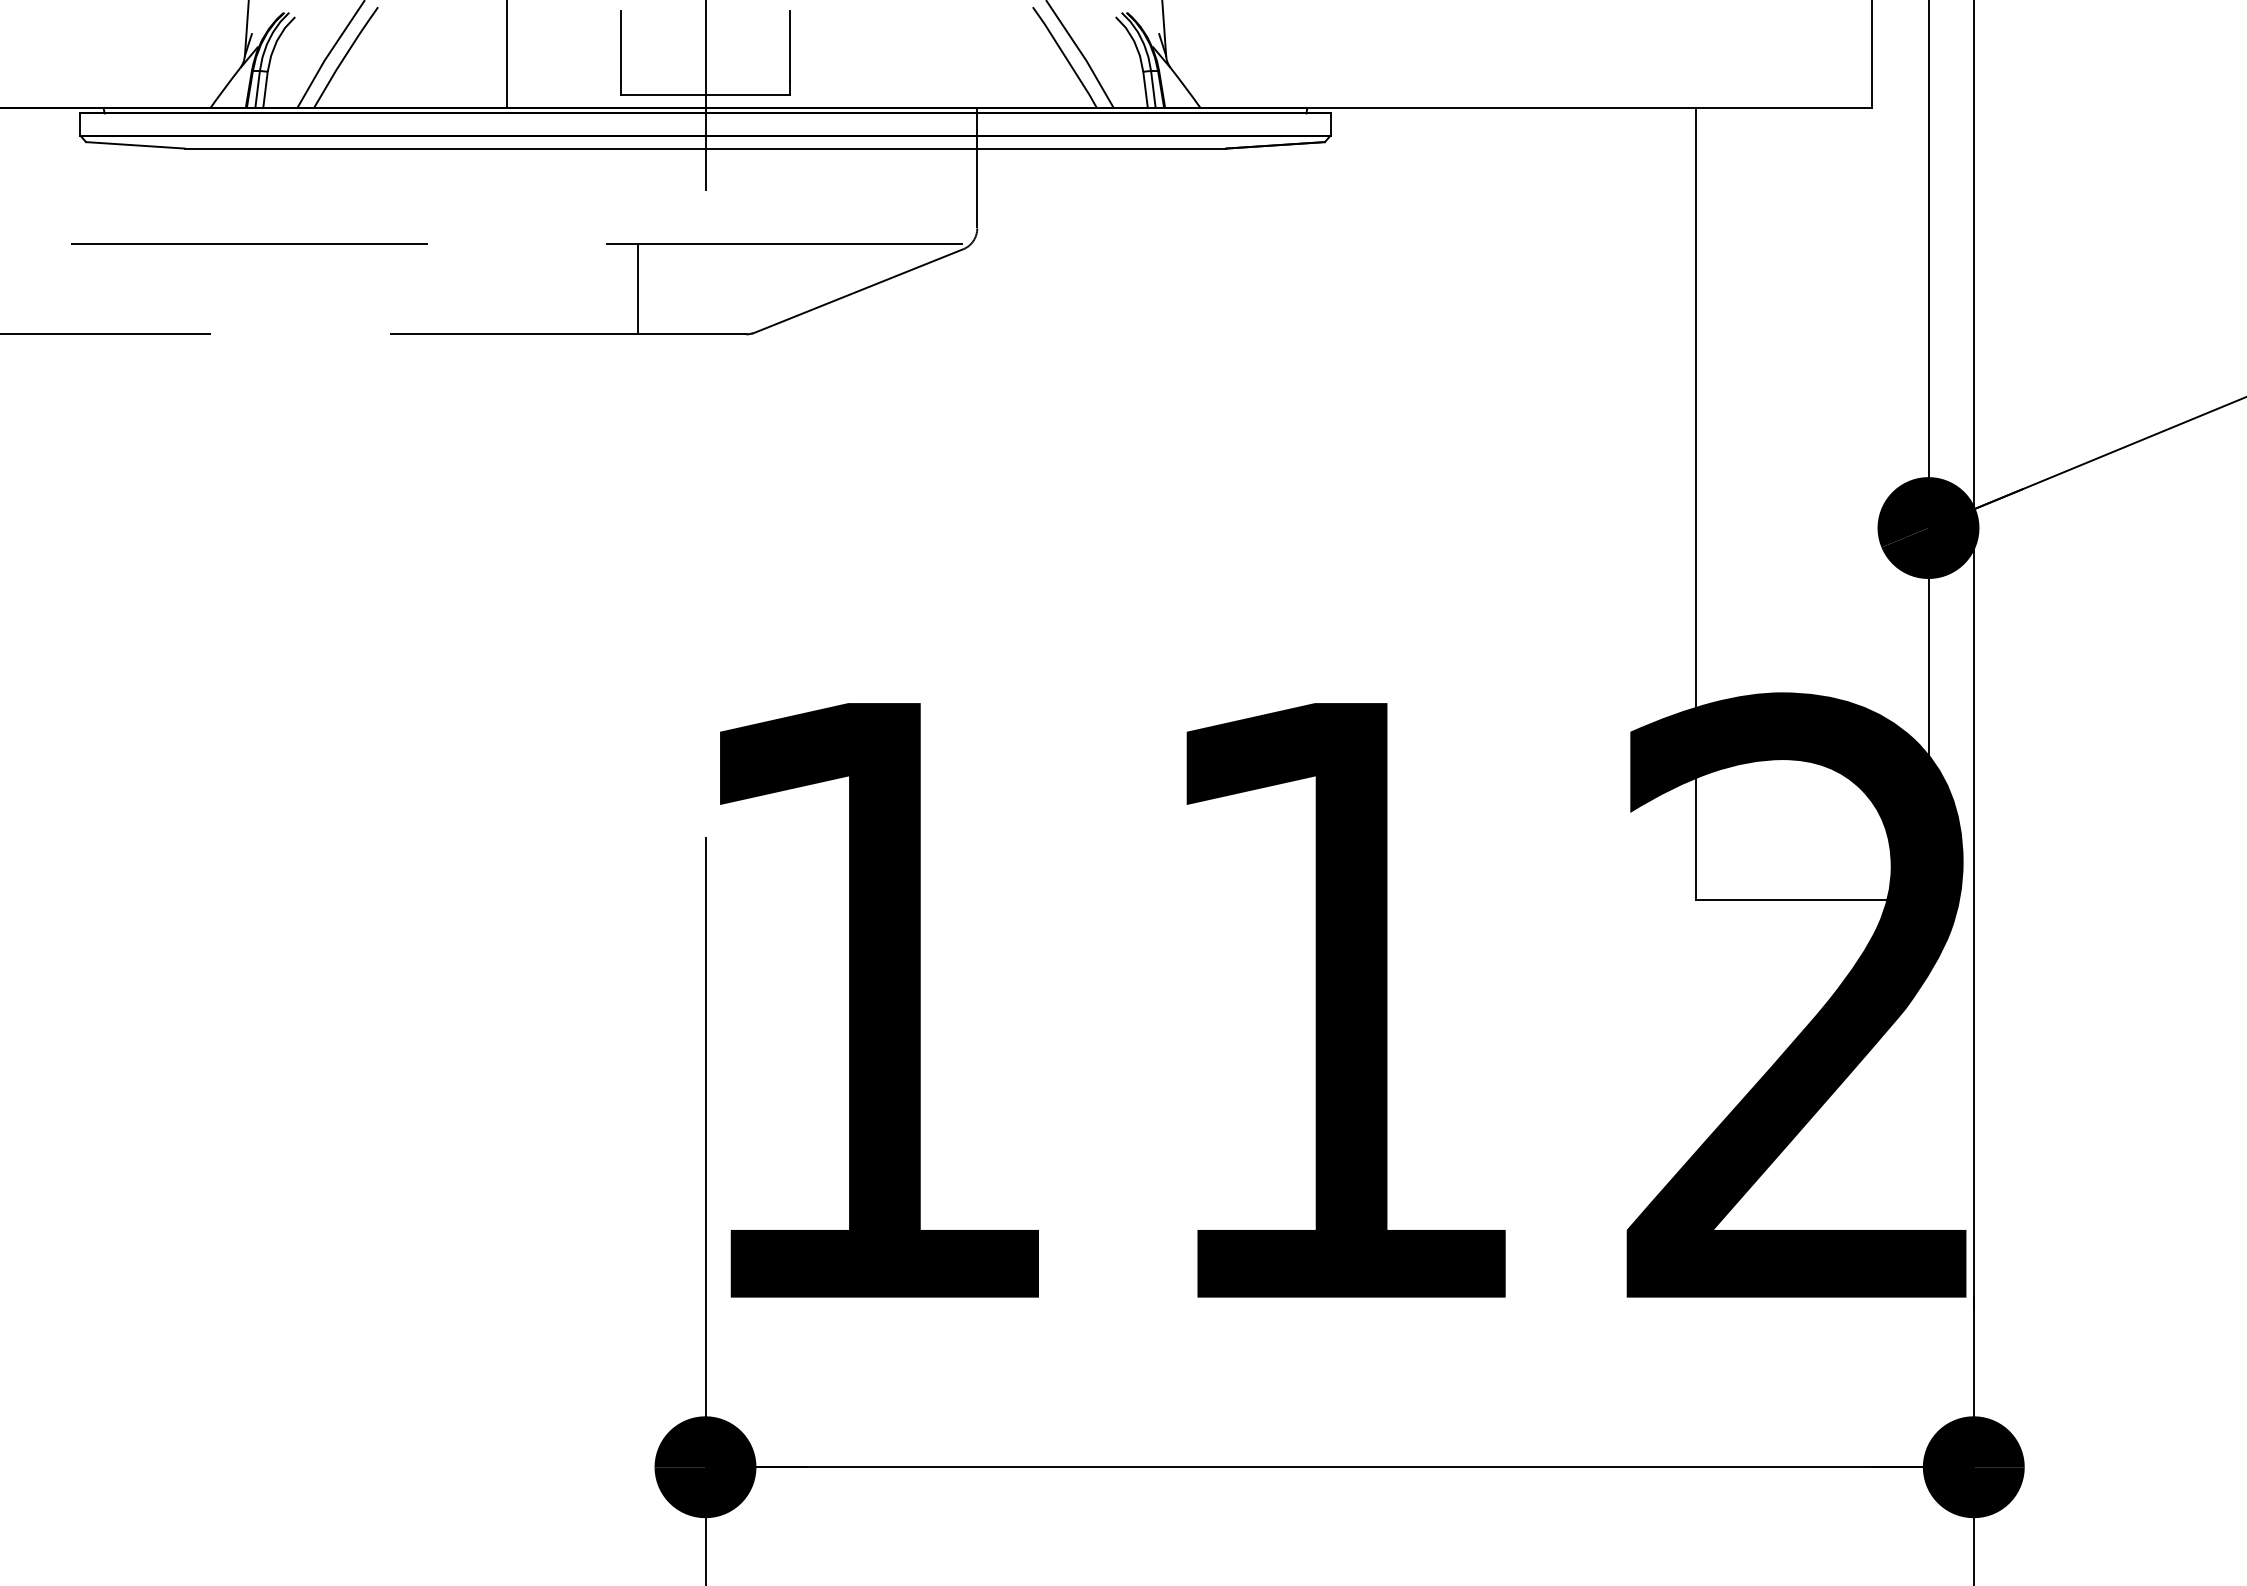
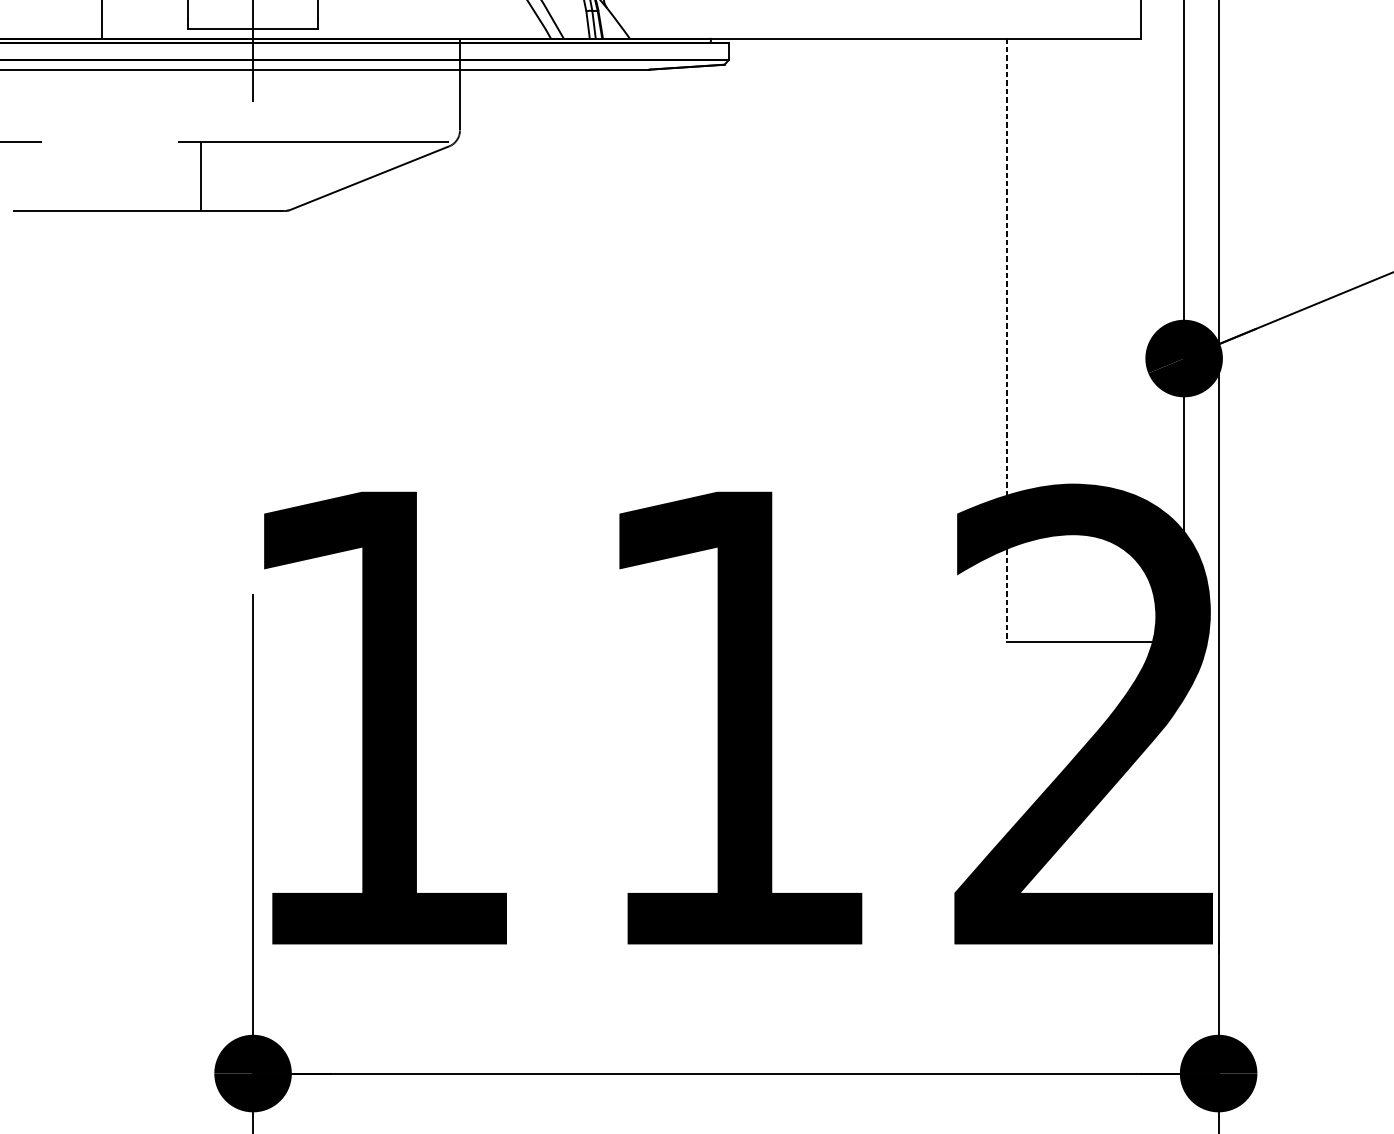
line: (1696, 504) -> (1007, 340), solid -> dashed

